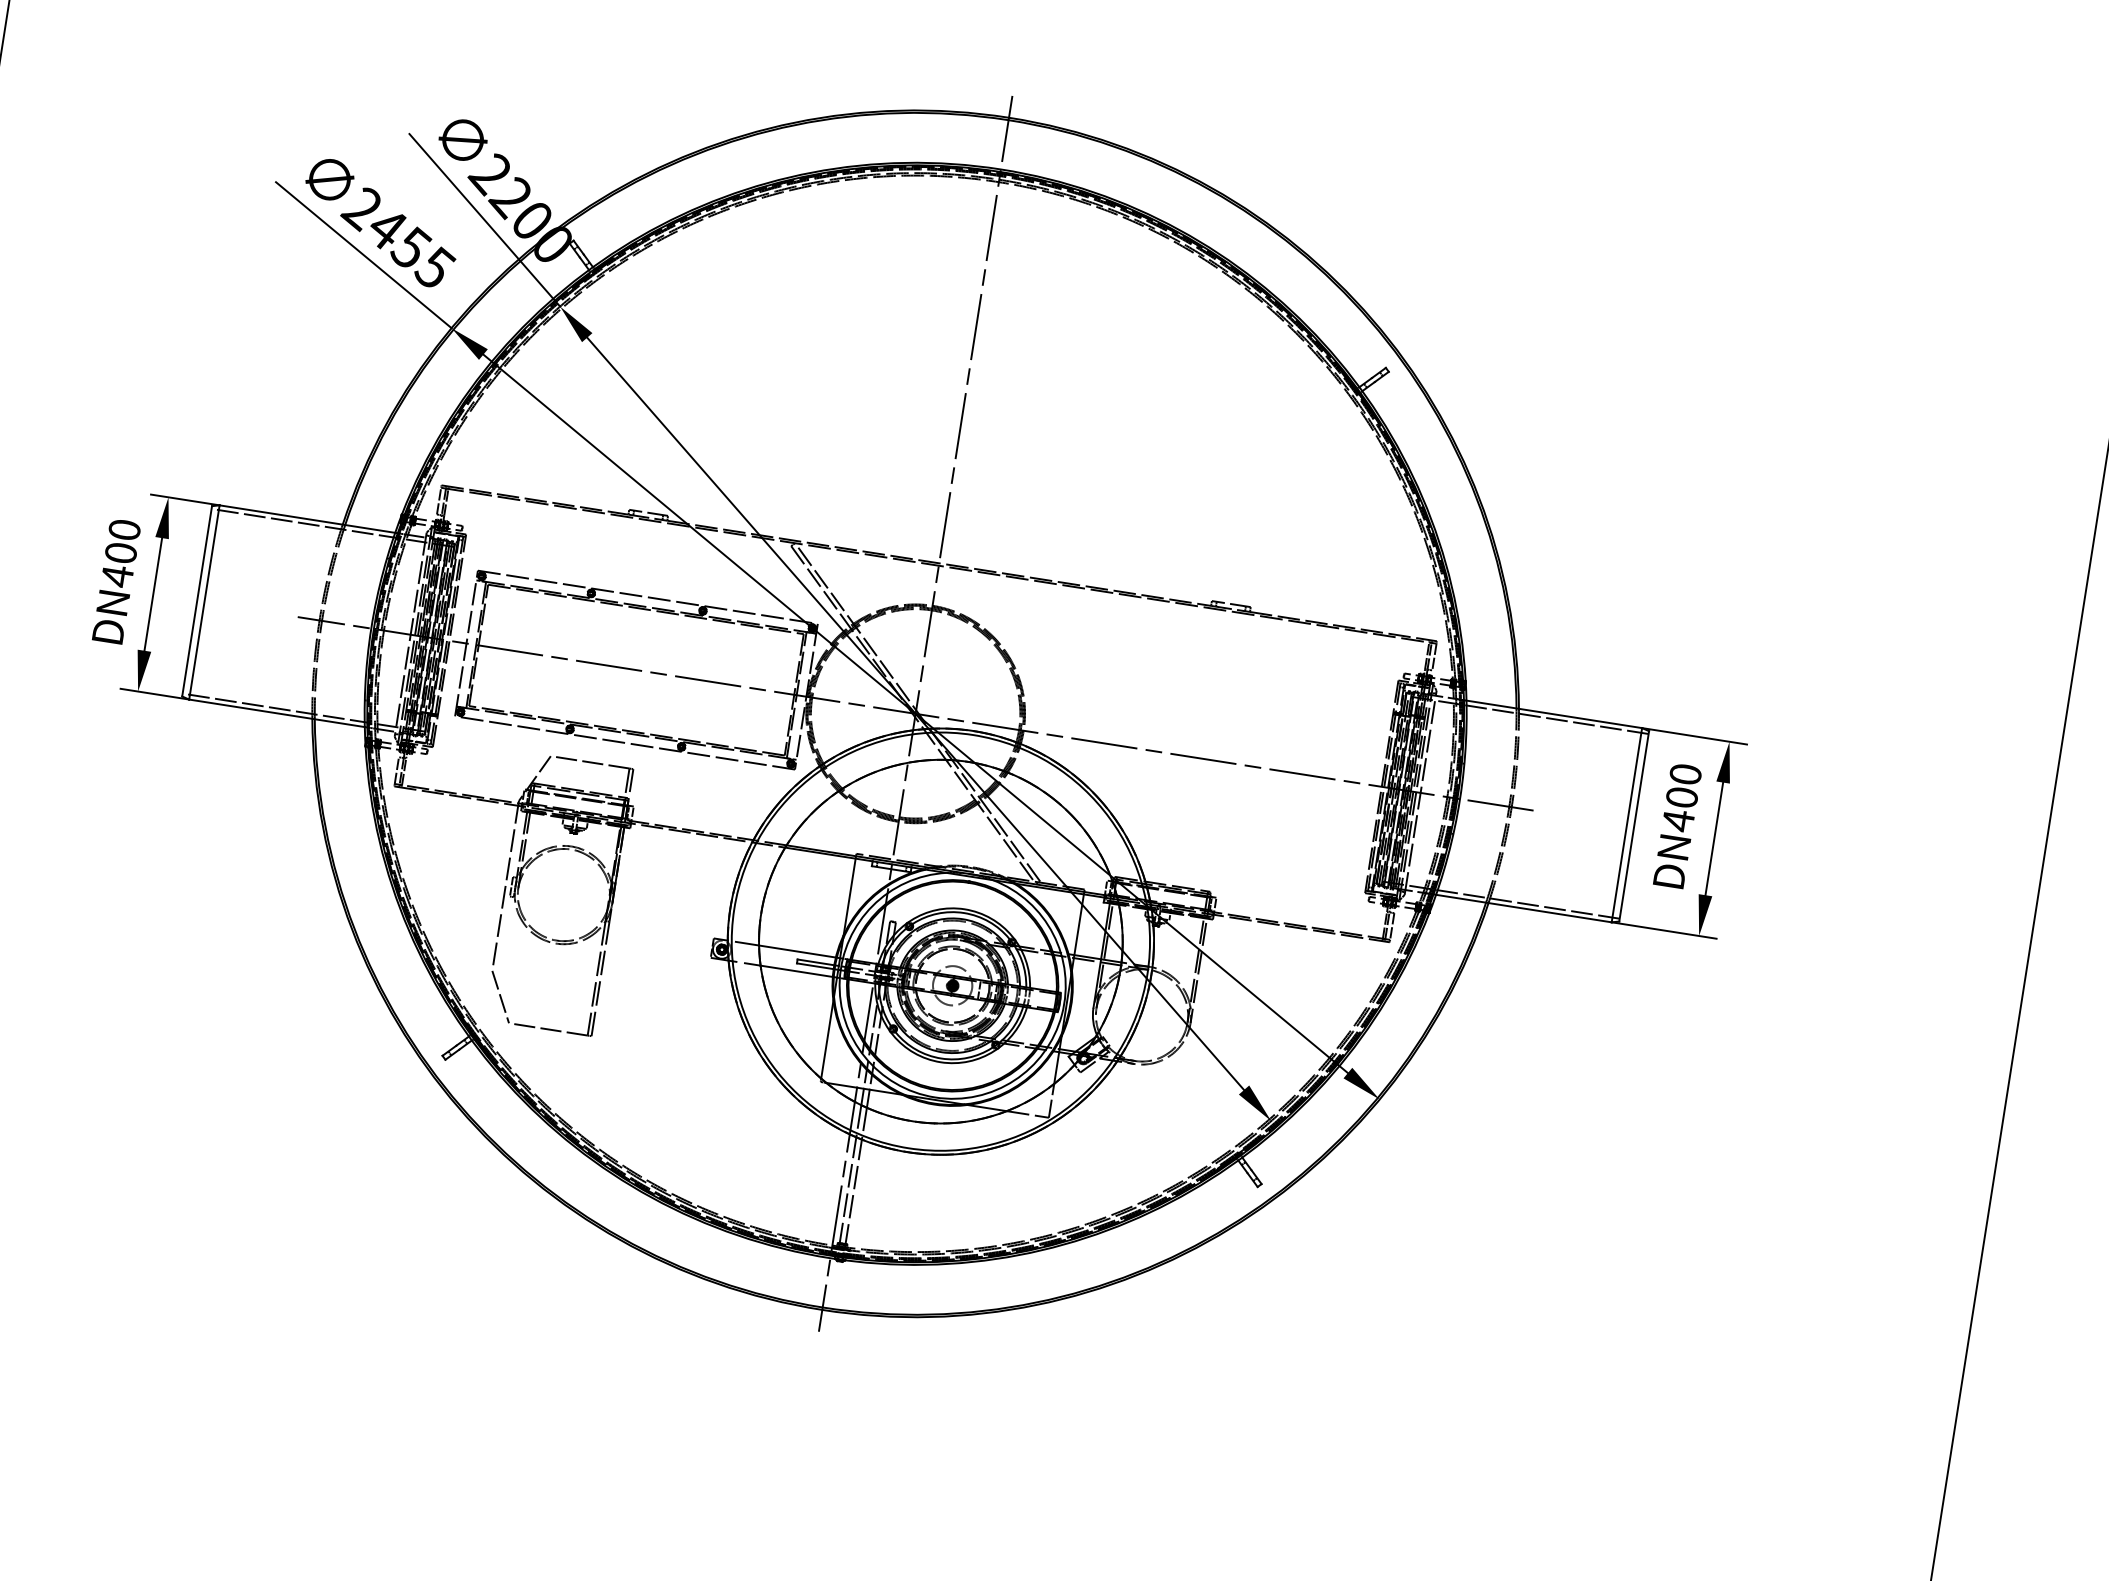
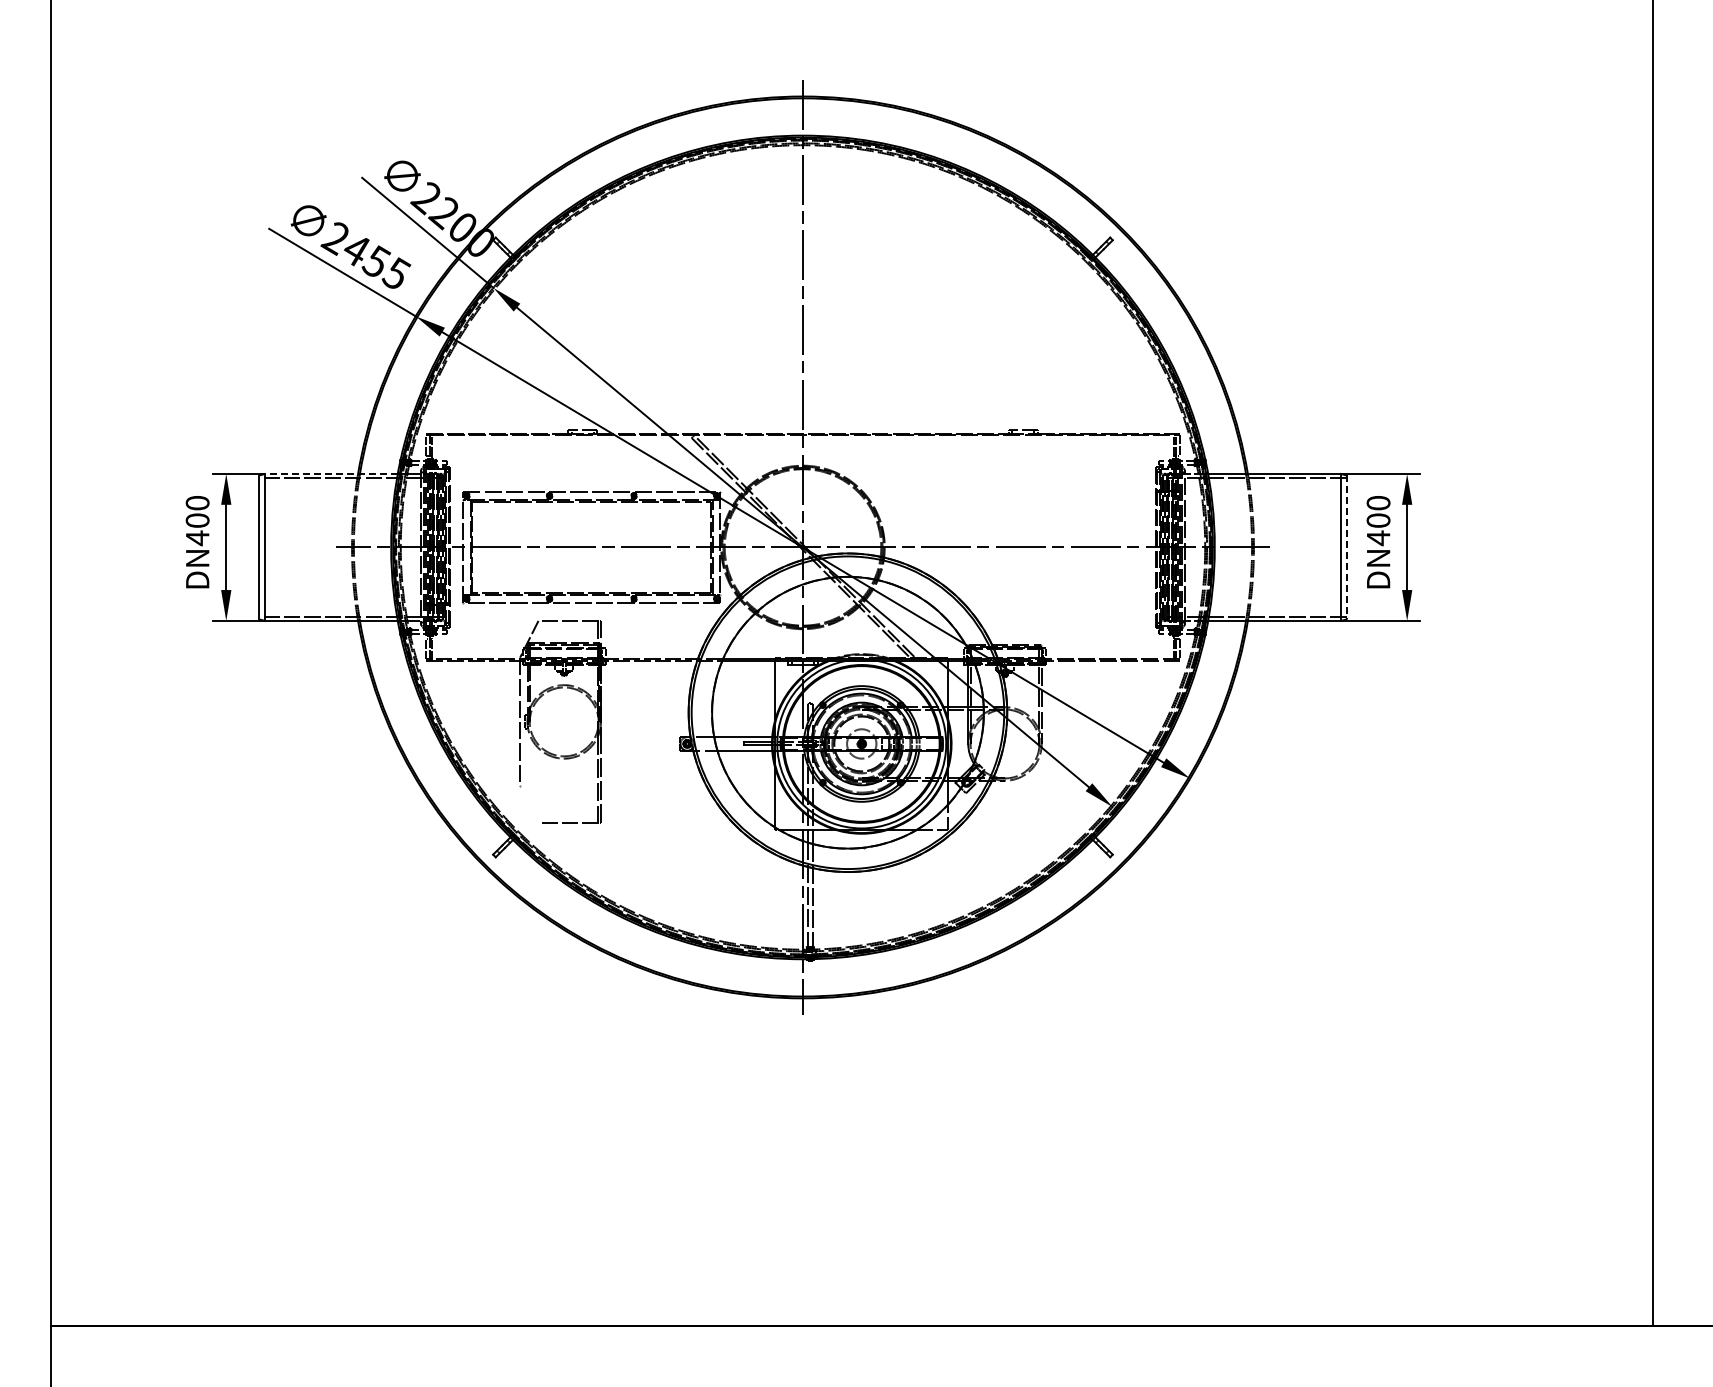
line: (306, 518) -> (330, 473), solid -> dashed
line: (1634, 826) -> (1346, 547), solid -> dashed
line: (500, 997) -> (529, 804), removed

